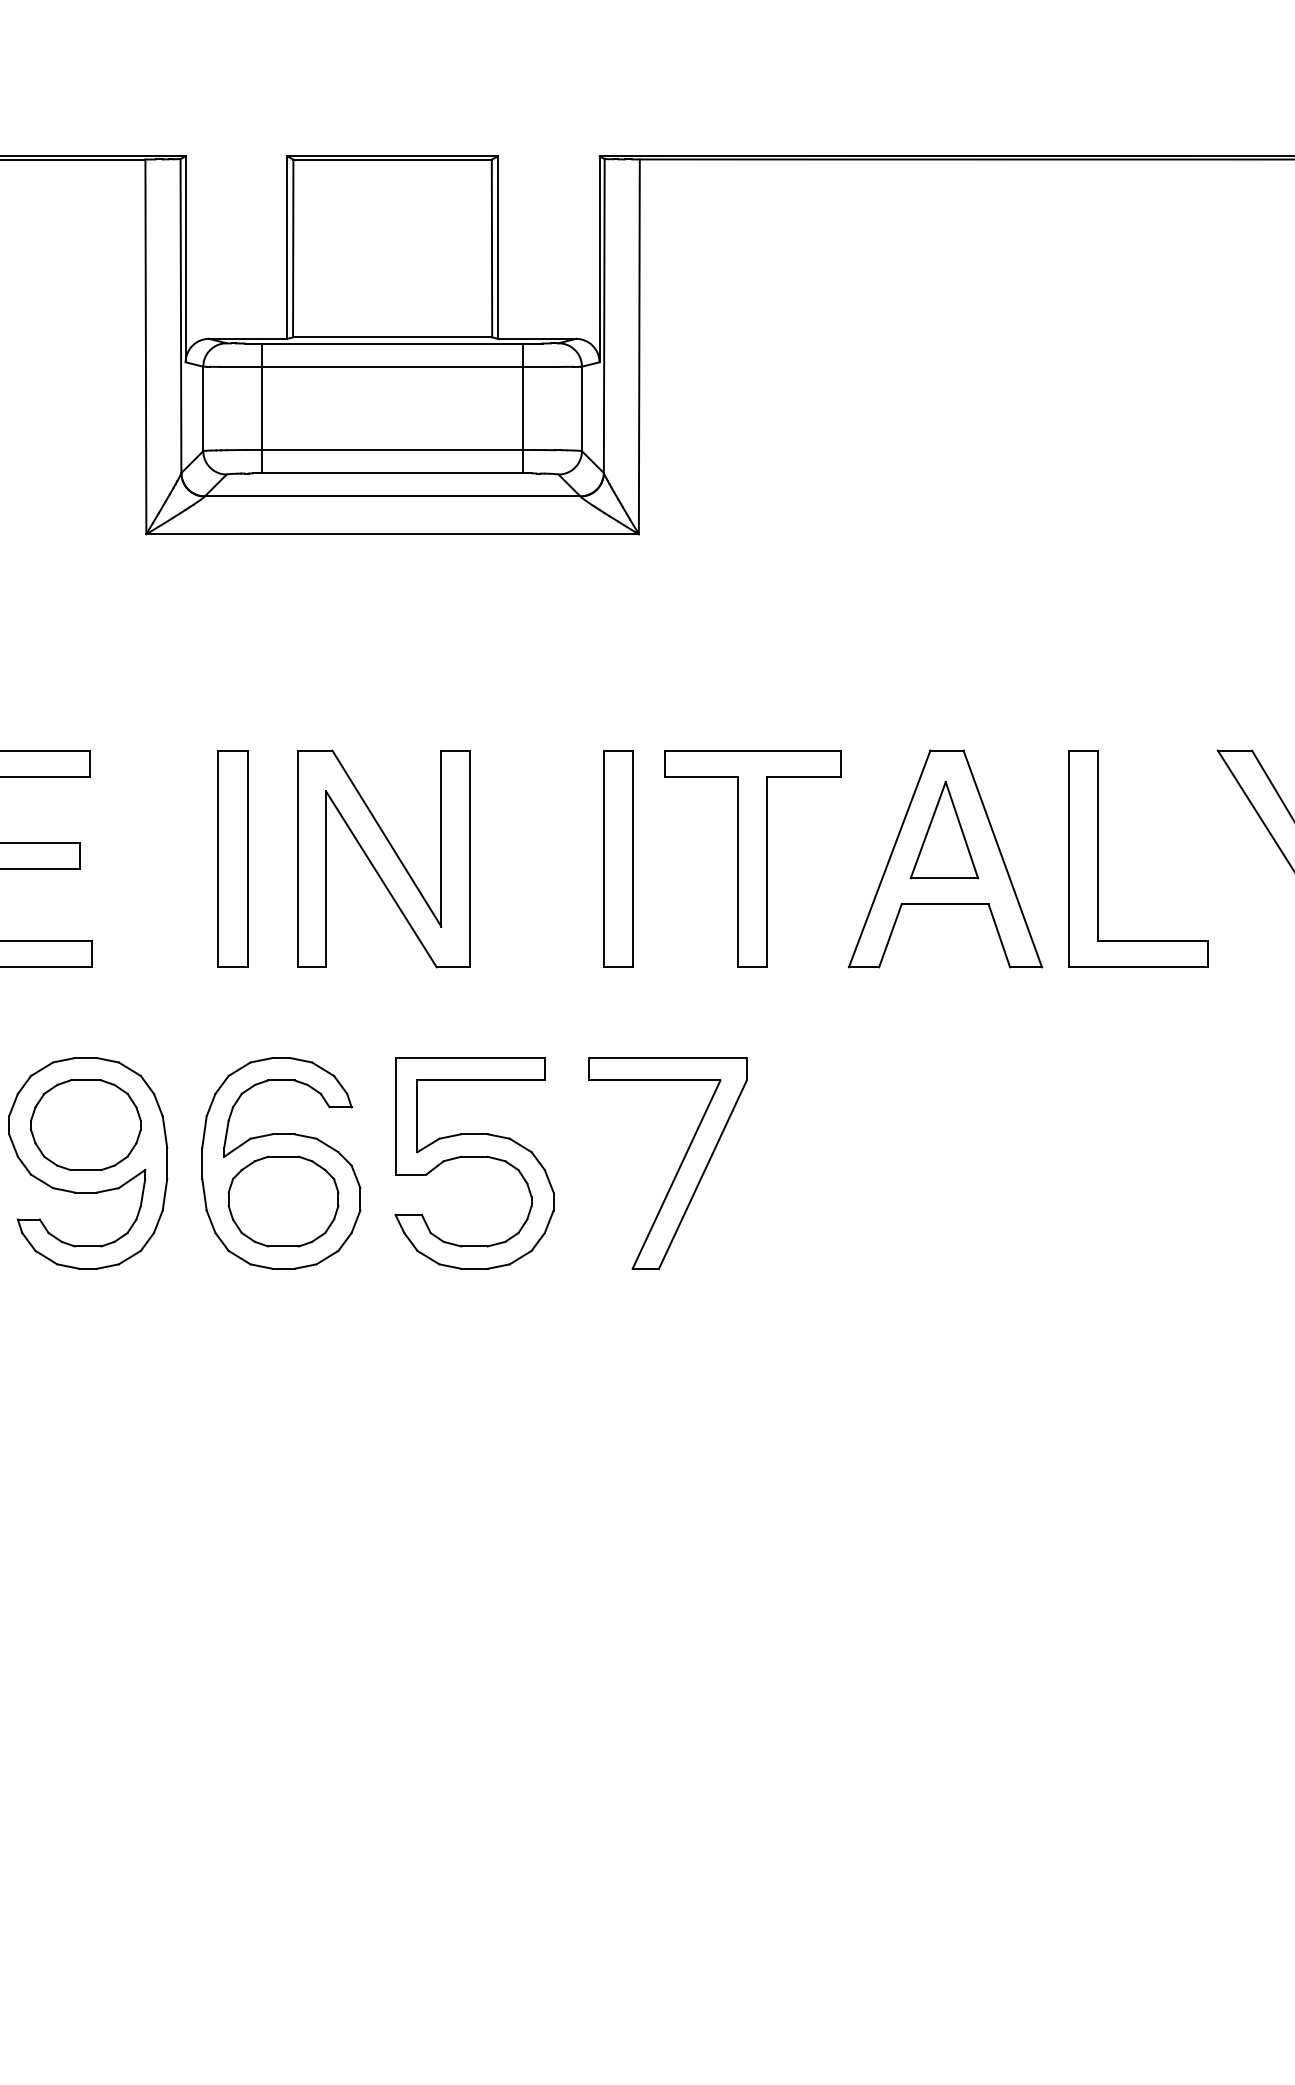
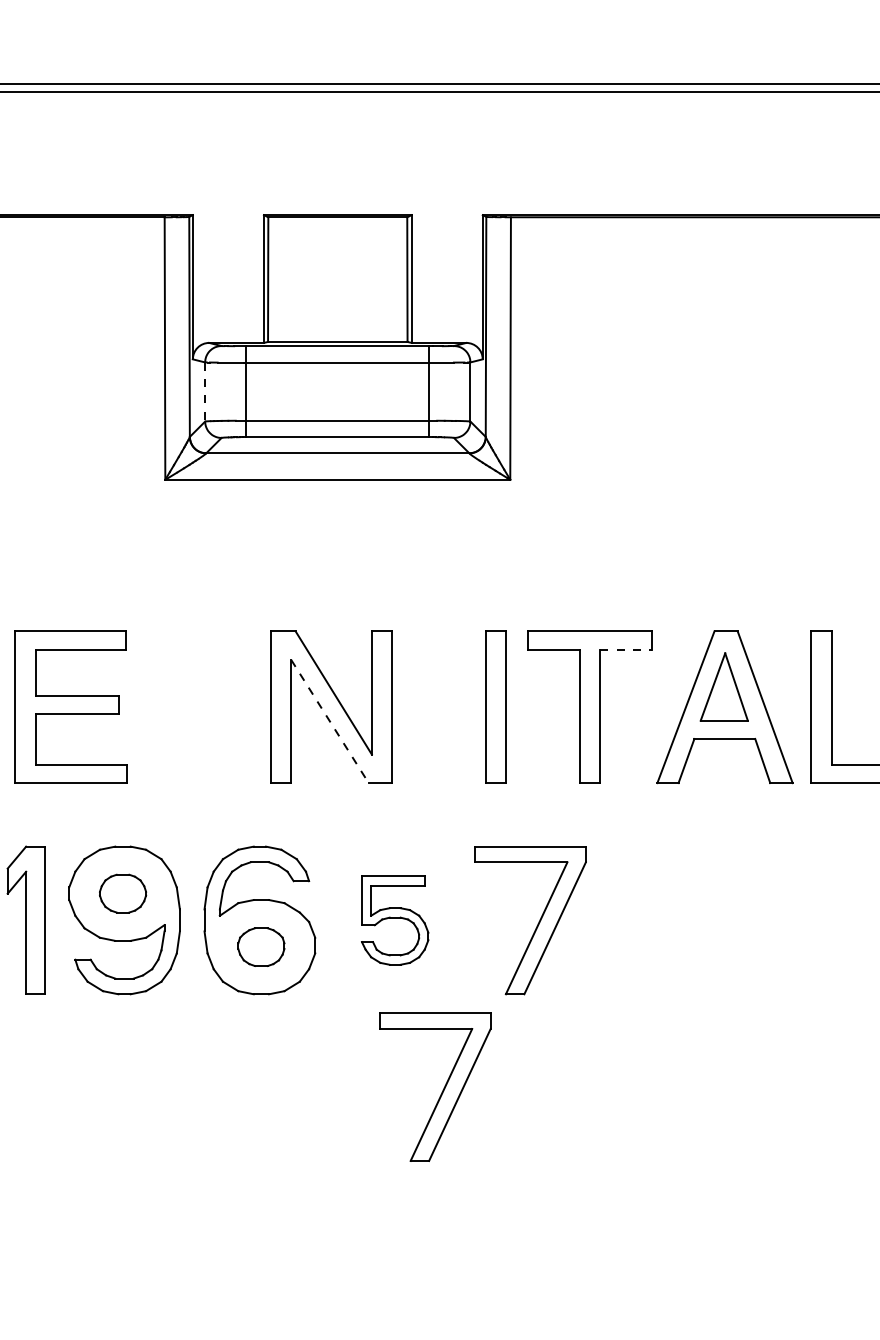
line: (203, 409) -> (205, 392), solid -> dashed
line: (803, 776) -> (625, 649), solid -> dashed
part: (232, 858) -> (225, 706), removed
line: (381, 879) -> (330, 721), solid -> dashed
part: (85, 1124) -> (122, 893), size x0.6
part: (474, 1163) -> (395, 920), size x0.6
part: (283, 1201) -> (261, 947), size x0.6
part: (542, 1405) -> (442, 1090), added

